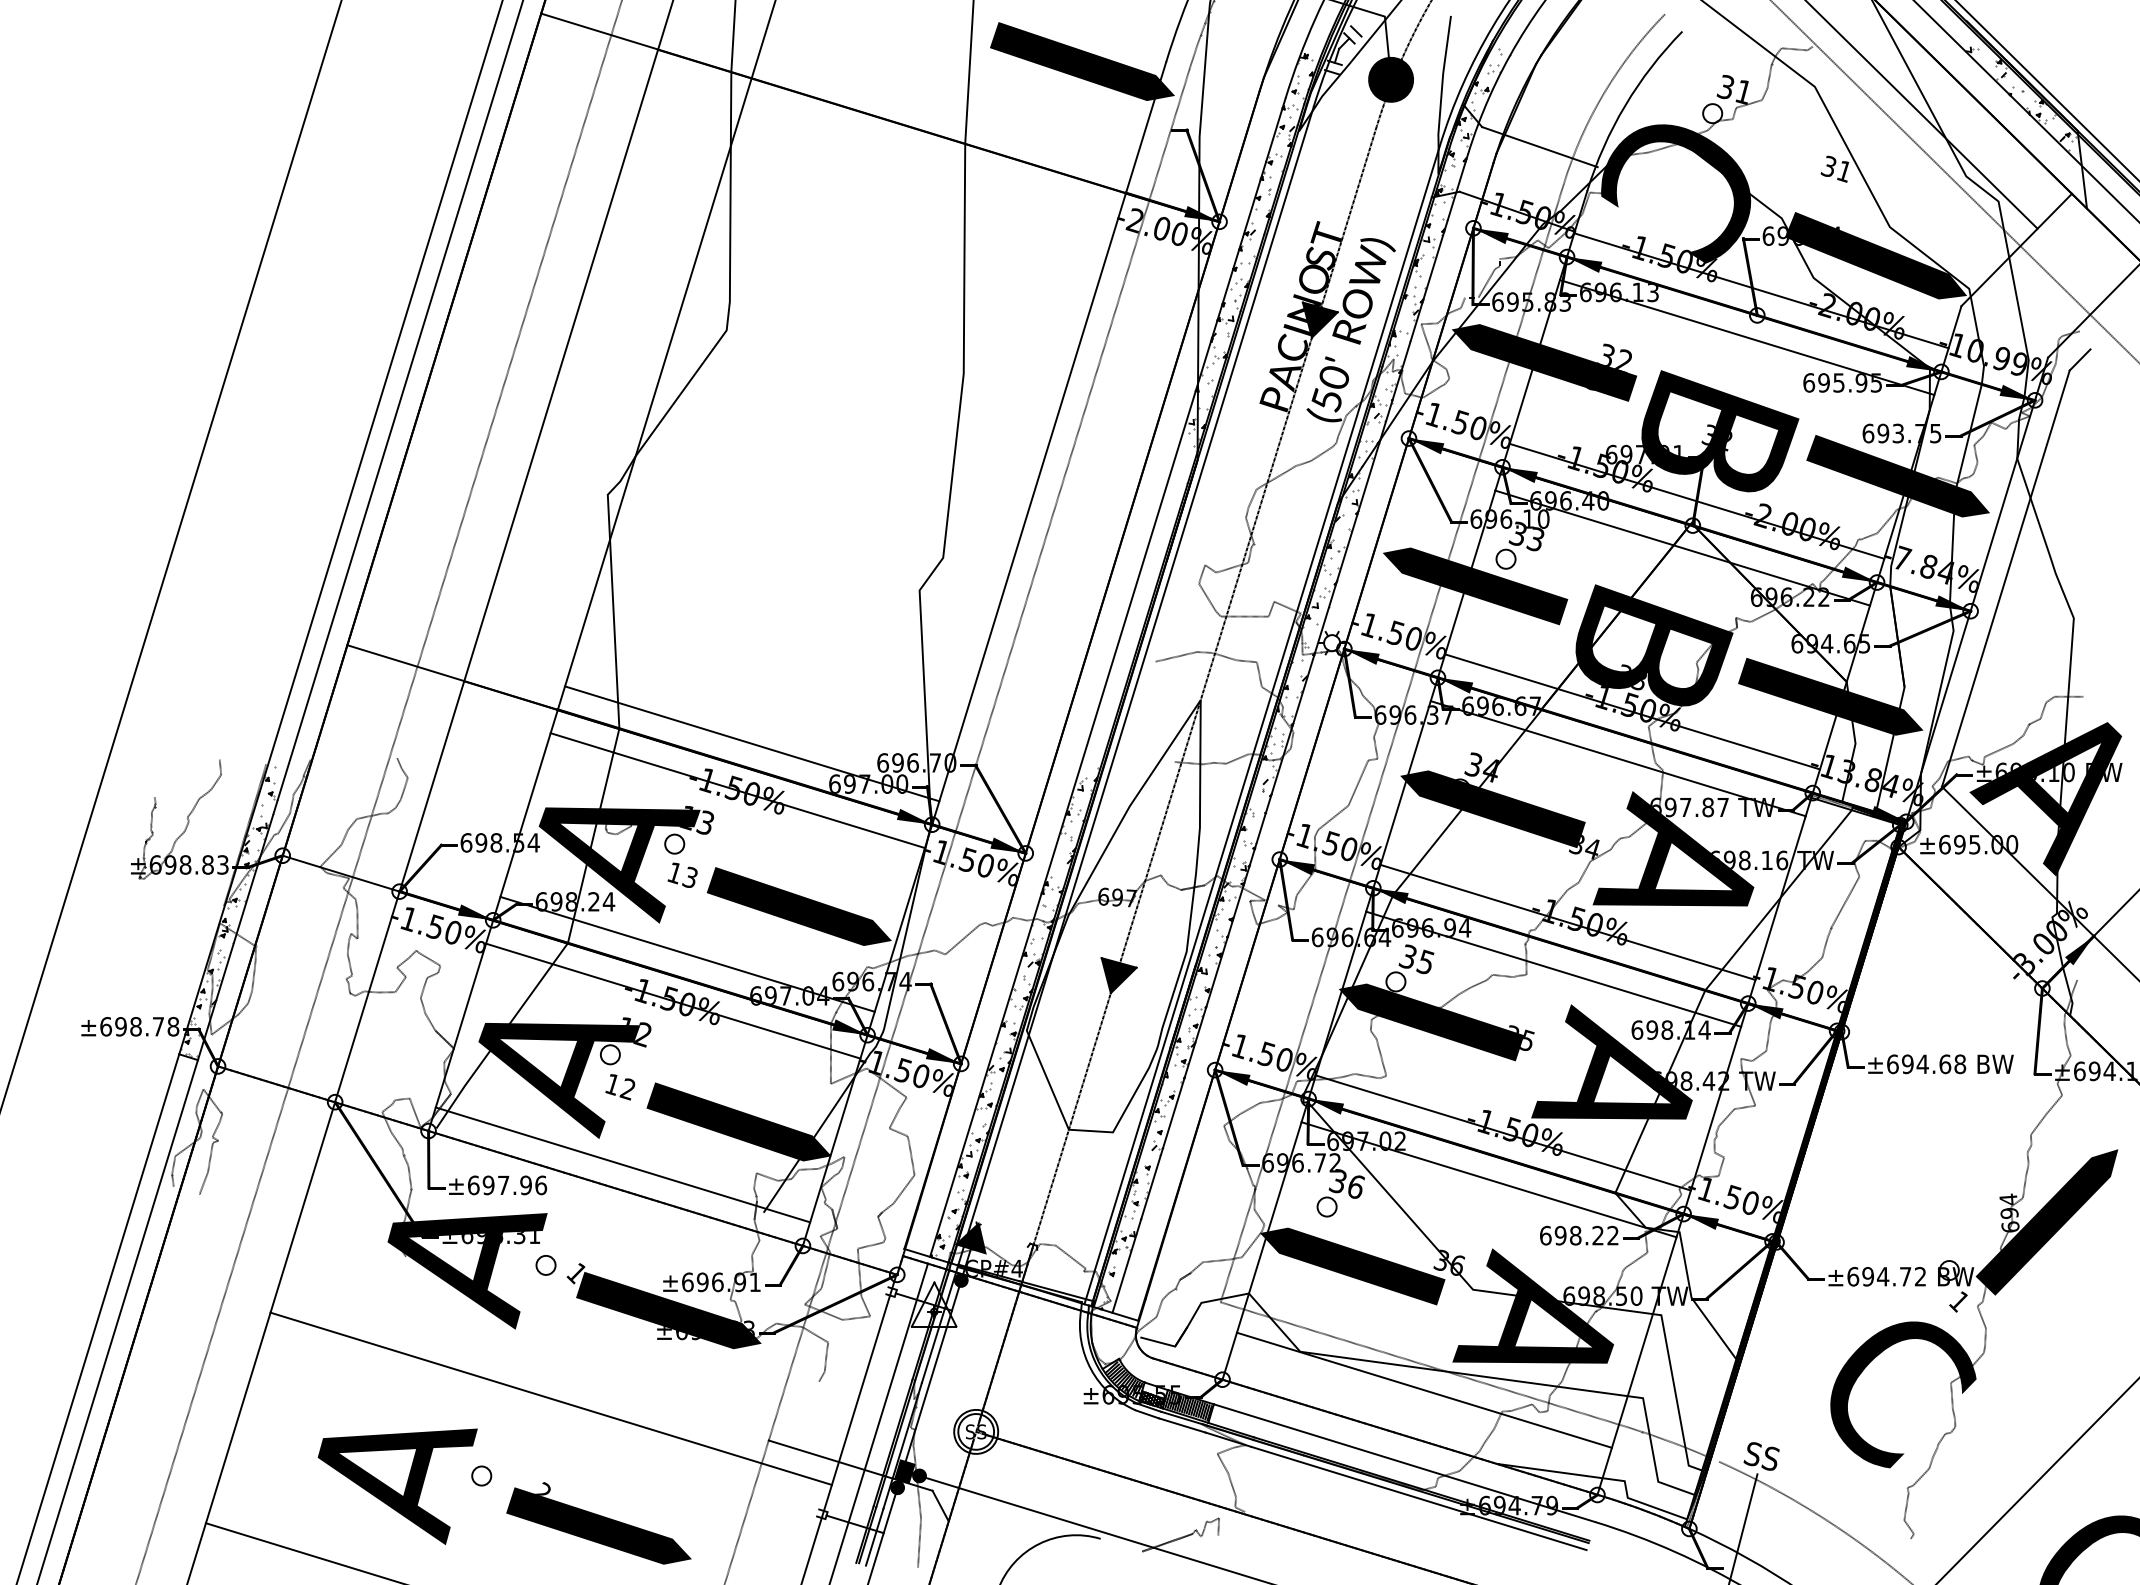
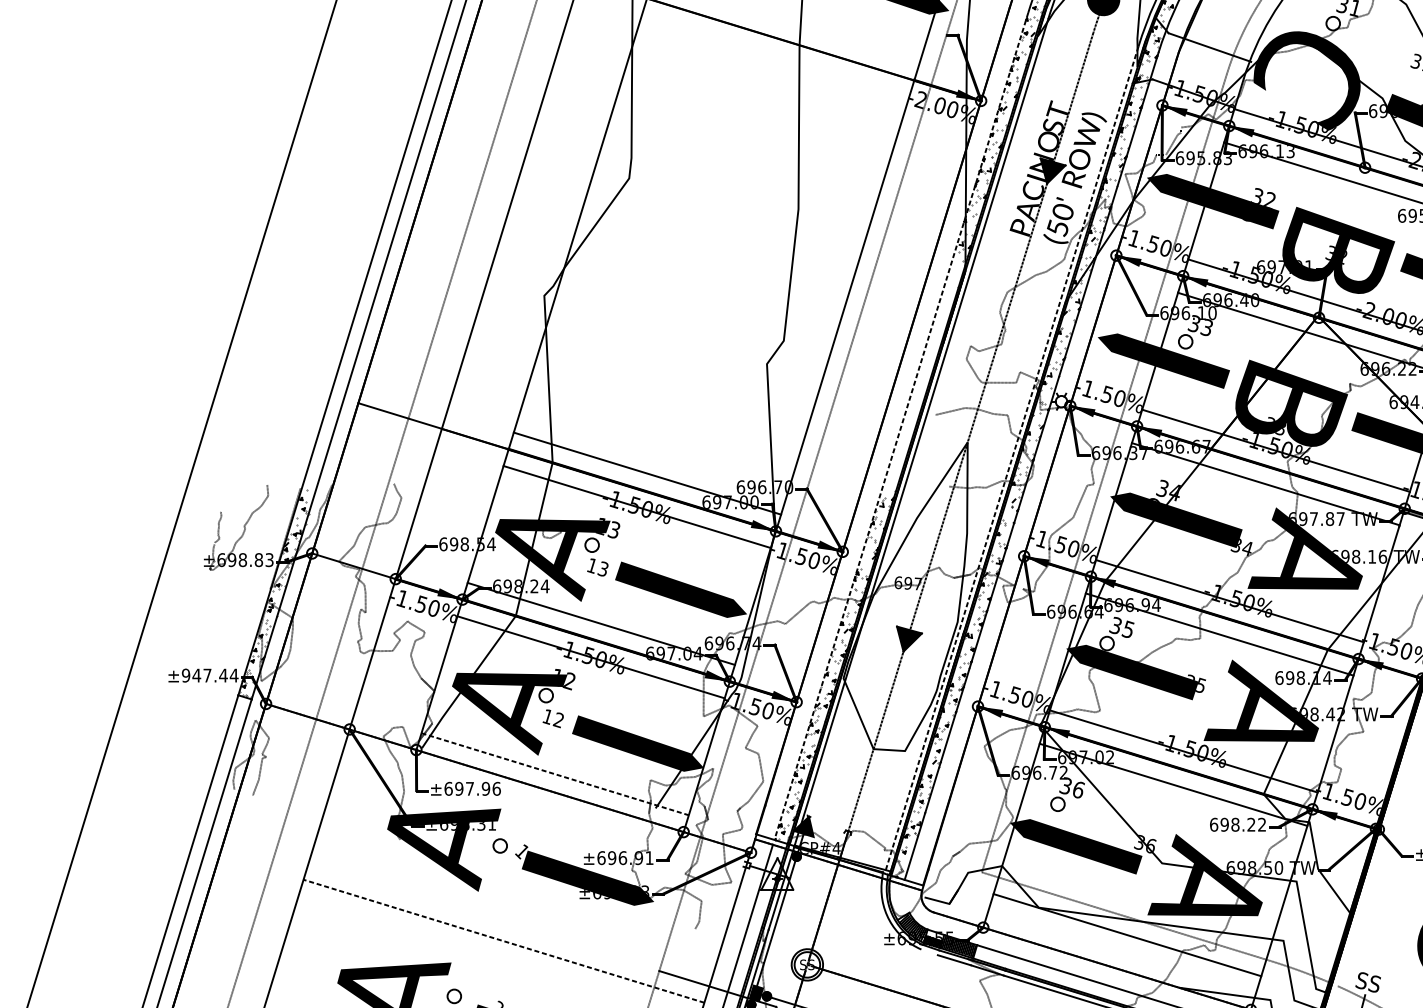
line: (1107, 677) -> (901, 426), solid -> dashed
line: (1262, 725) -> (1011, 460), solid -> dashed
text: (139, 1026) -> (209, 675), ±698.78 -> ±947.44
line: (622, 1164) -> (554, 773), solid -> dashed
line: (551, 1398) -> (504, 941), solid -> dashed
line: (1146, 1414) -> (928, 952), removed

